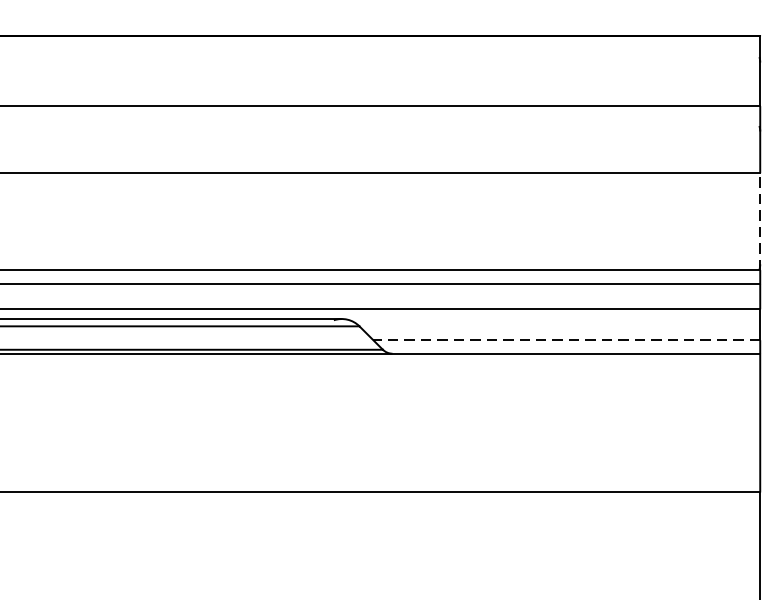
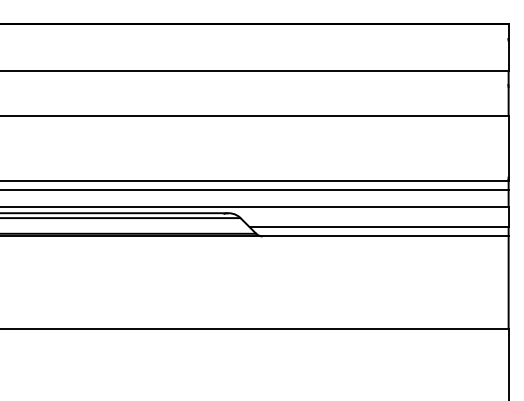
line: (760, 220) -> (508, 147), dashed -> solid
line: (565, 340) -> (378, 227), dashed -> solid

